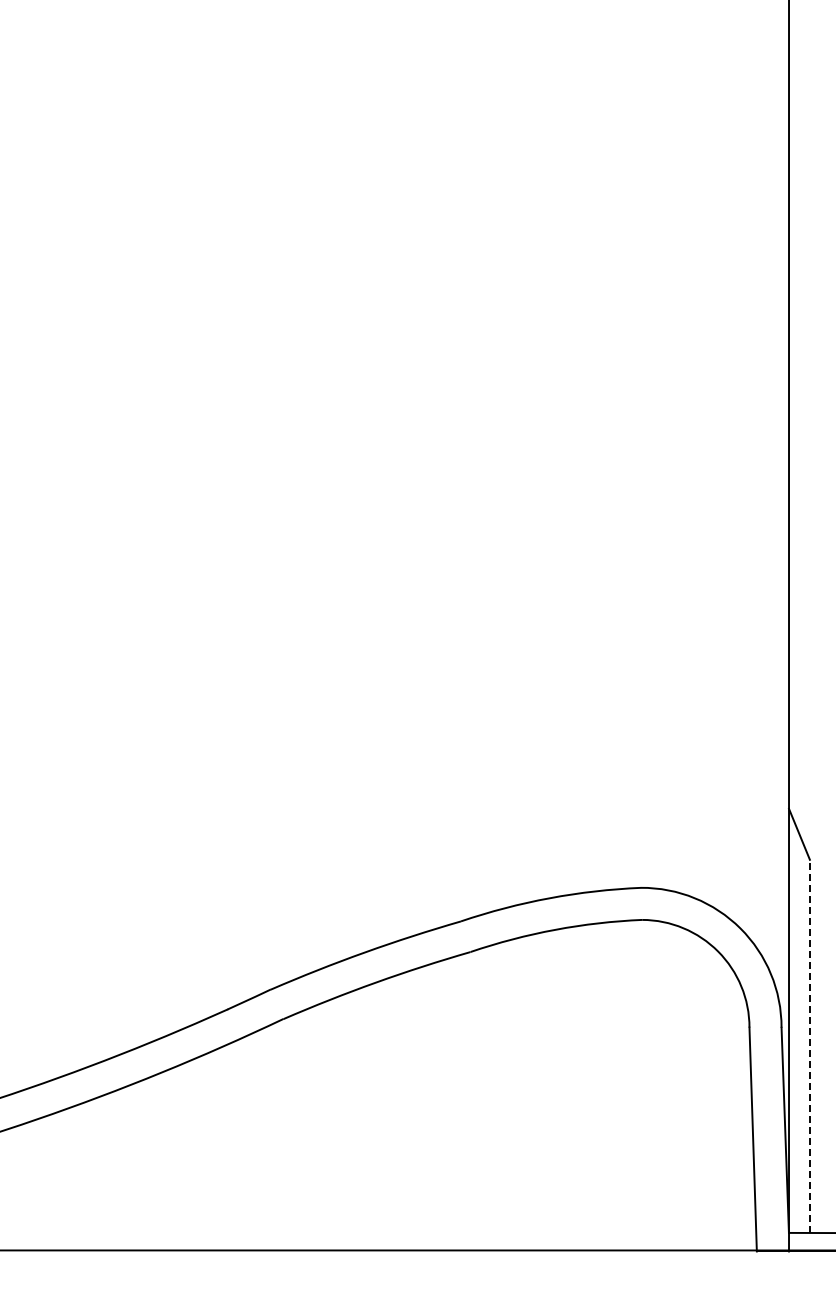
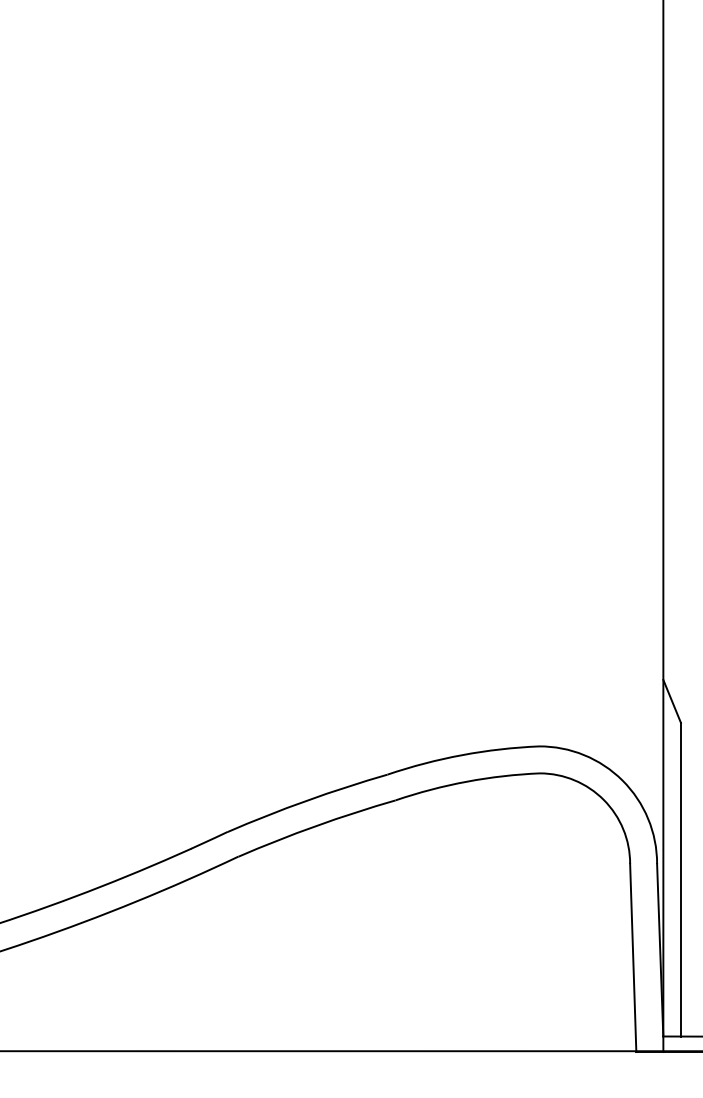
line: (809, 1046) -> (680, 879), dashed -> solid

